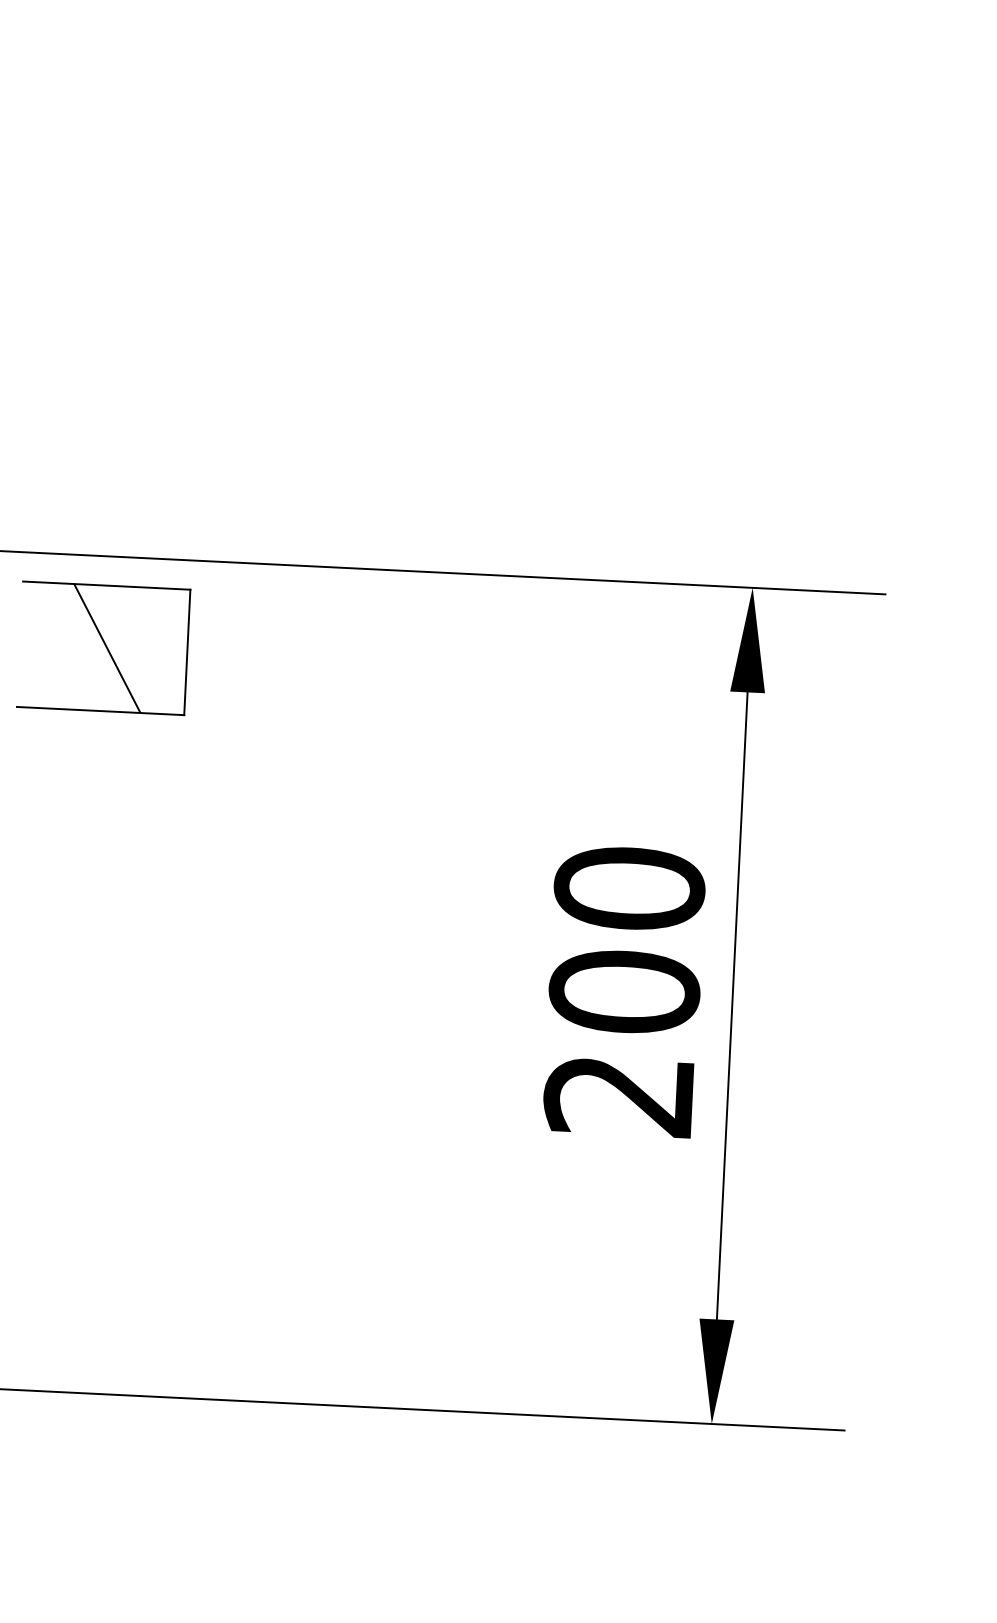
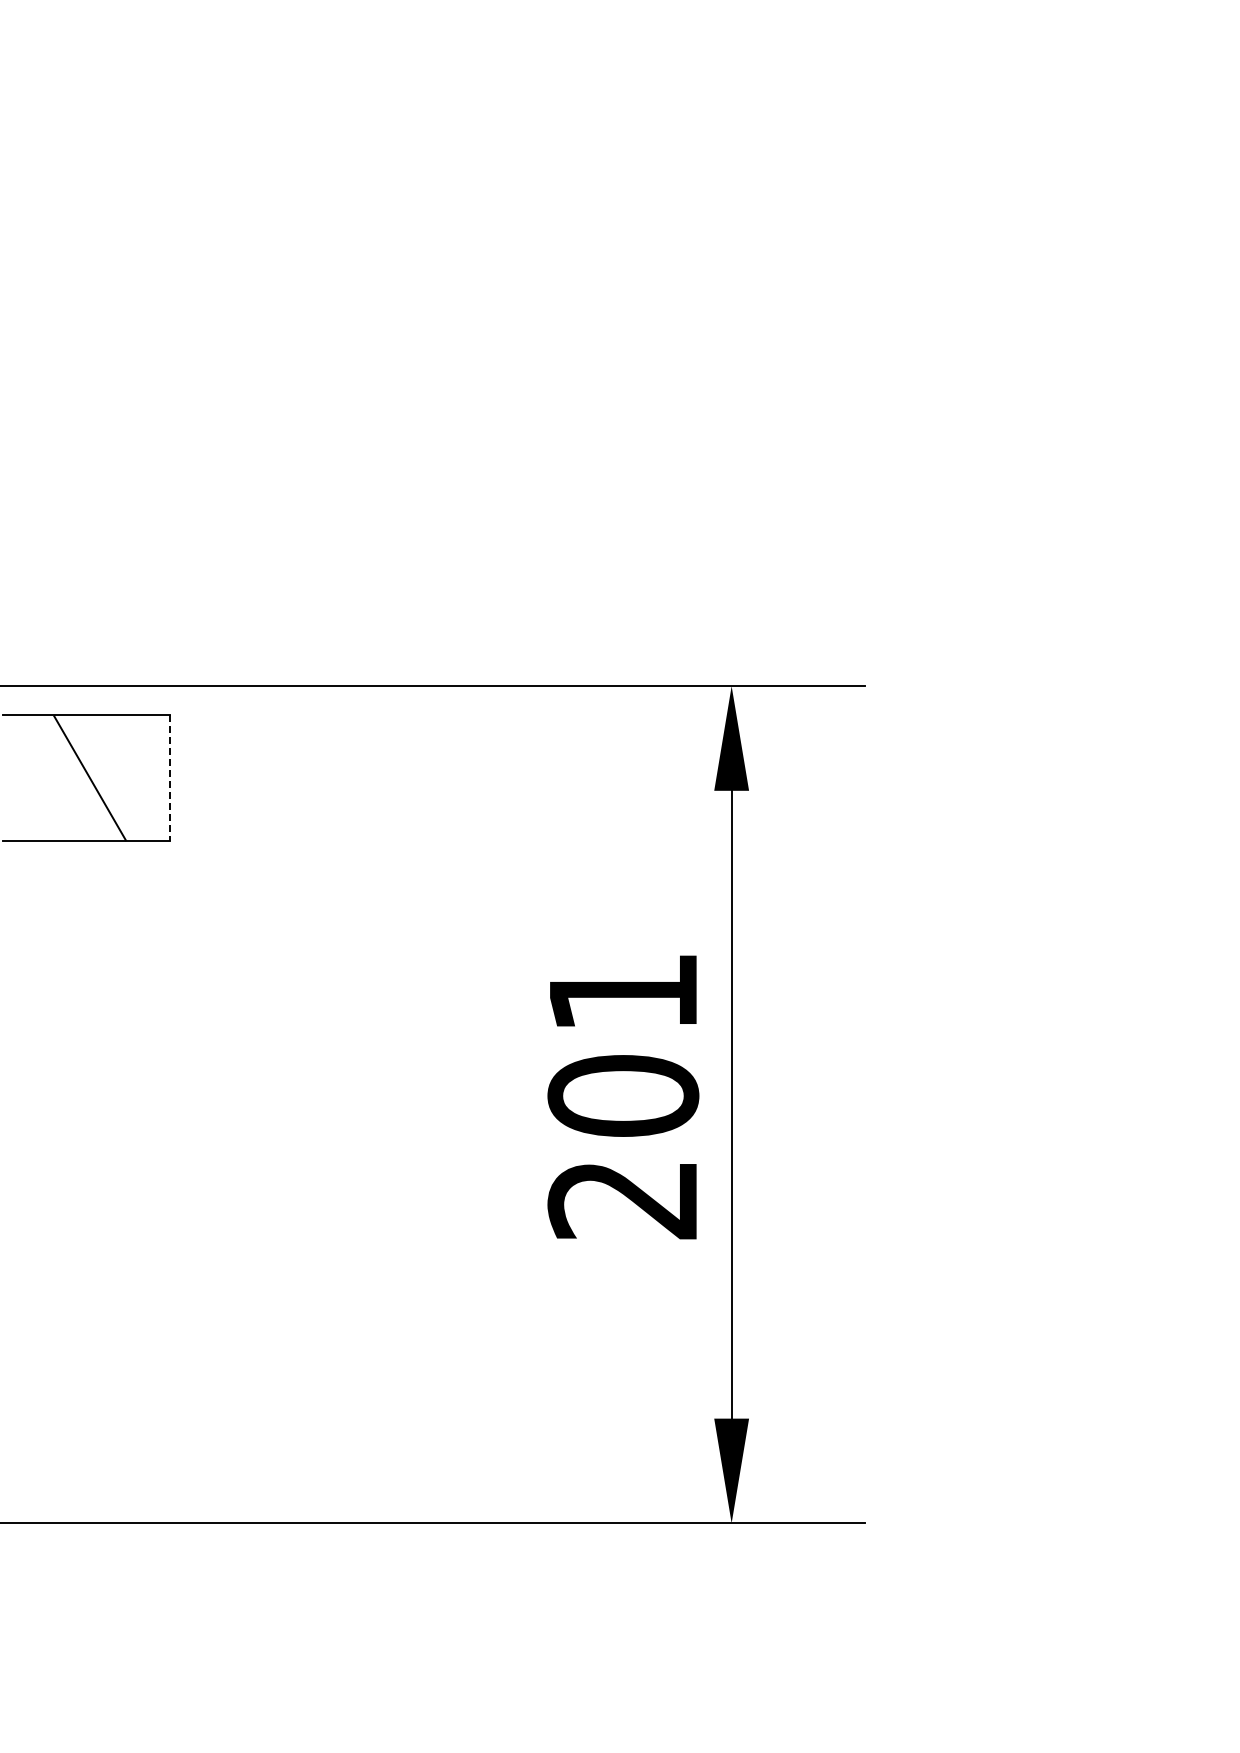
line: (187, 652) -> (170, 778), solid -> dashed
text: (629, 888) -> (623, 992), 200 -> 201

